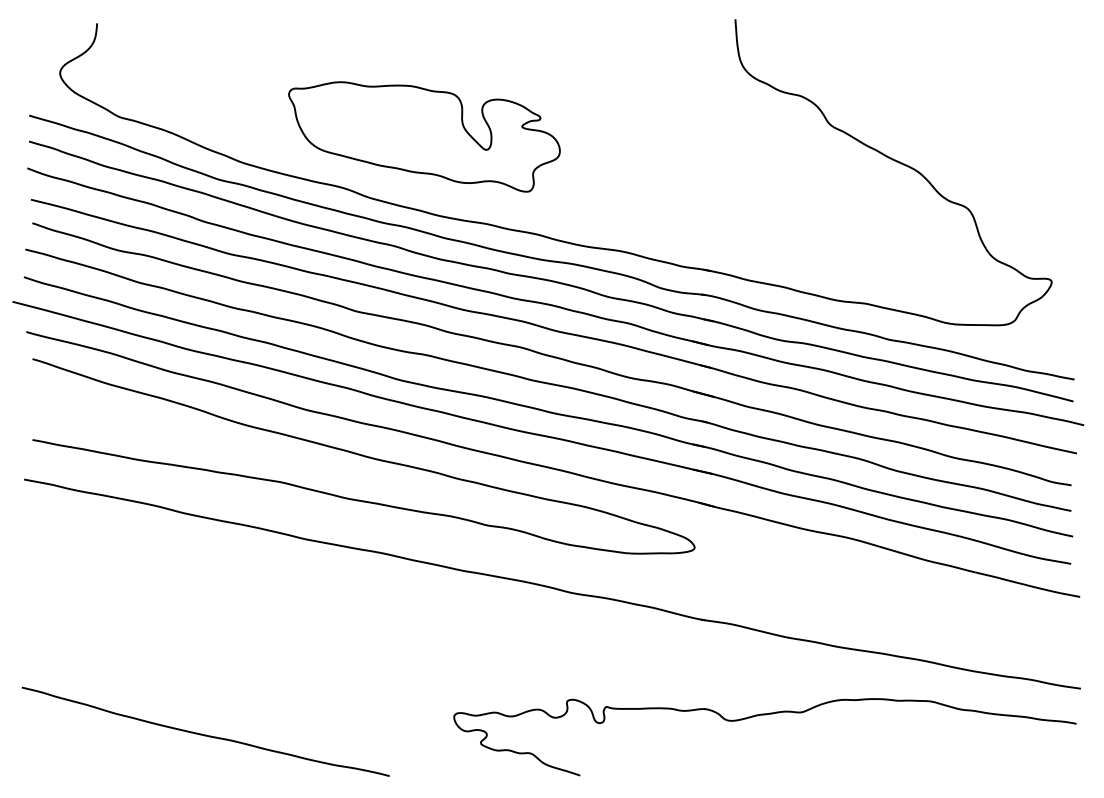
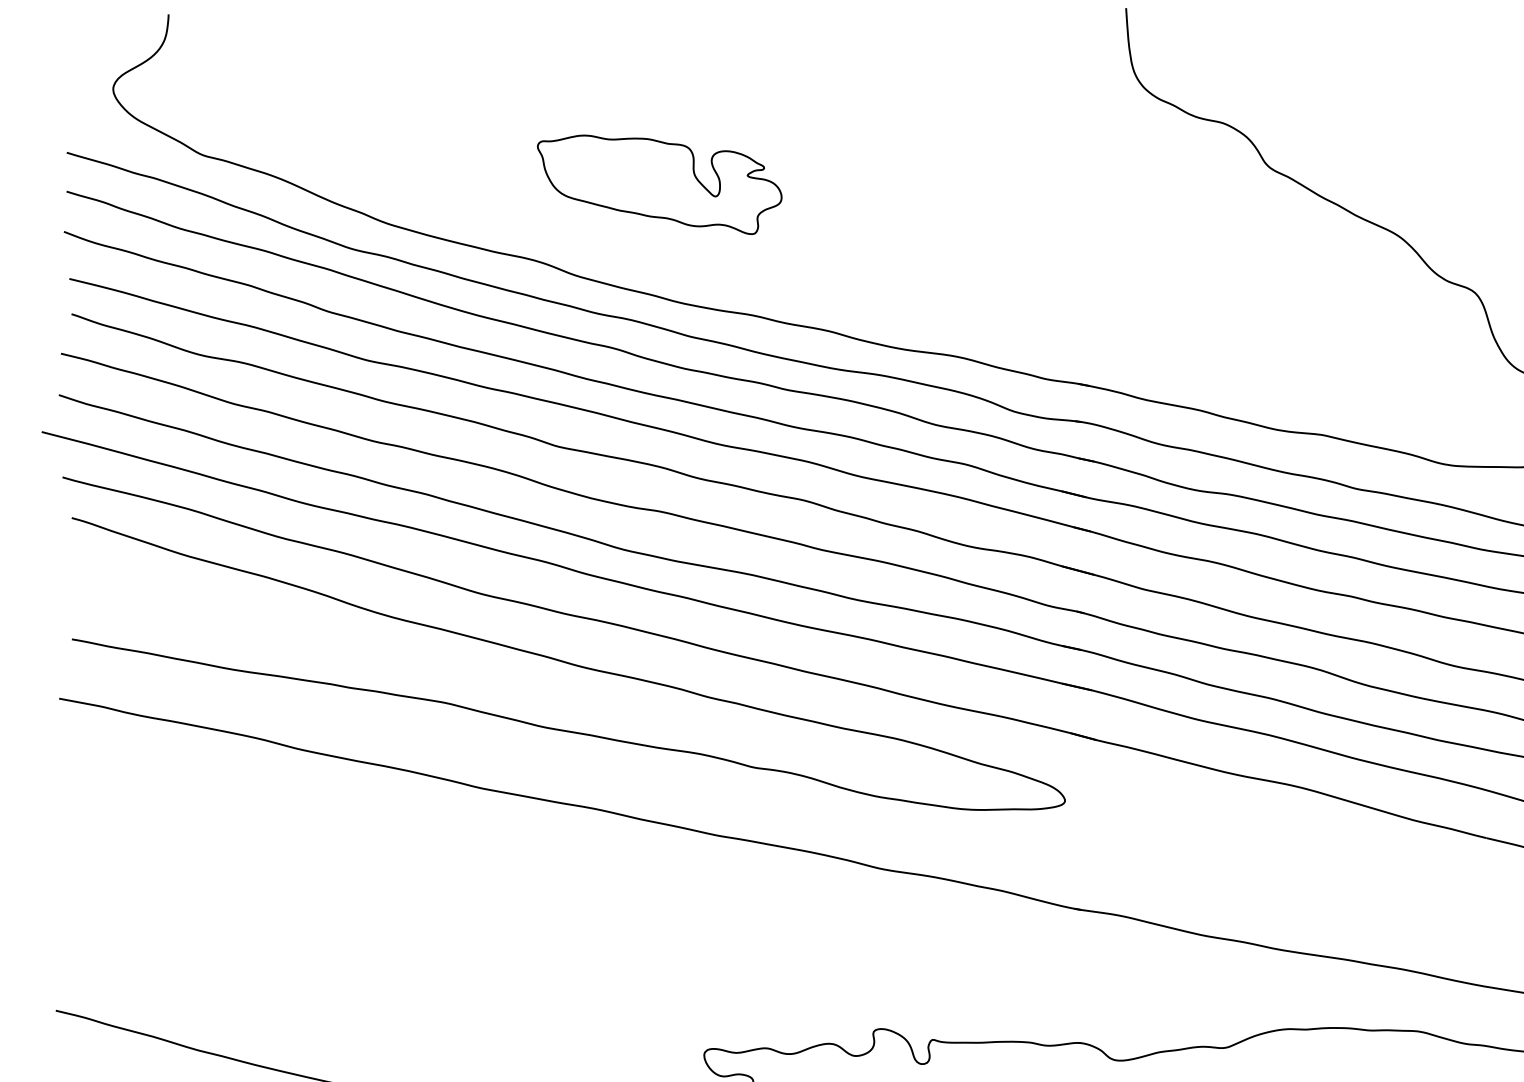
part: (424, 136) -> (659, 184), size x0.6

